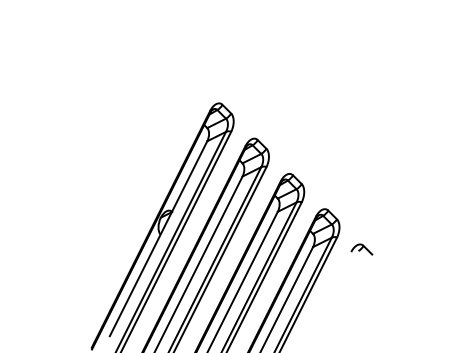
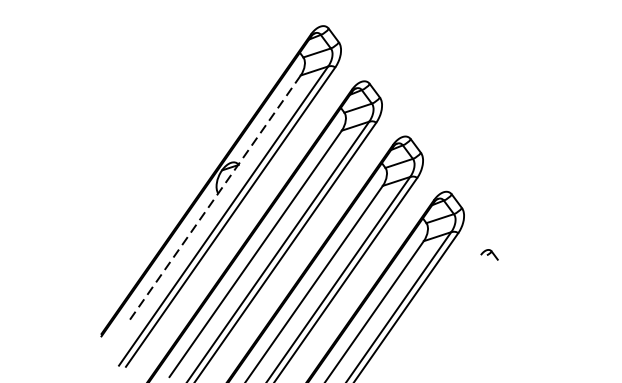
line: (158, 238) -> (214, 198), solid -> dashed
part: (361, 249) -> (489, 254), size x0.6

